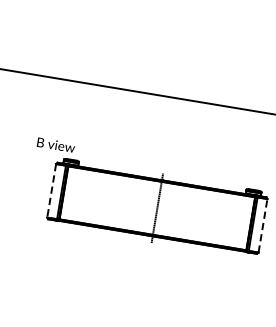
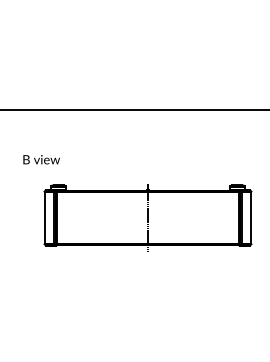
text: (56, 144) -> (41, 159), moved
line: (51, 191) -> (44, 218), dashed -> solid
line: (263, 225) -> (251, 217), dashed -> solid

